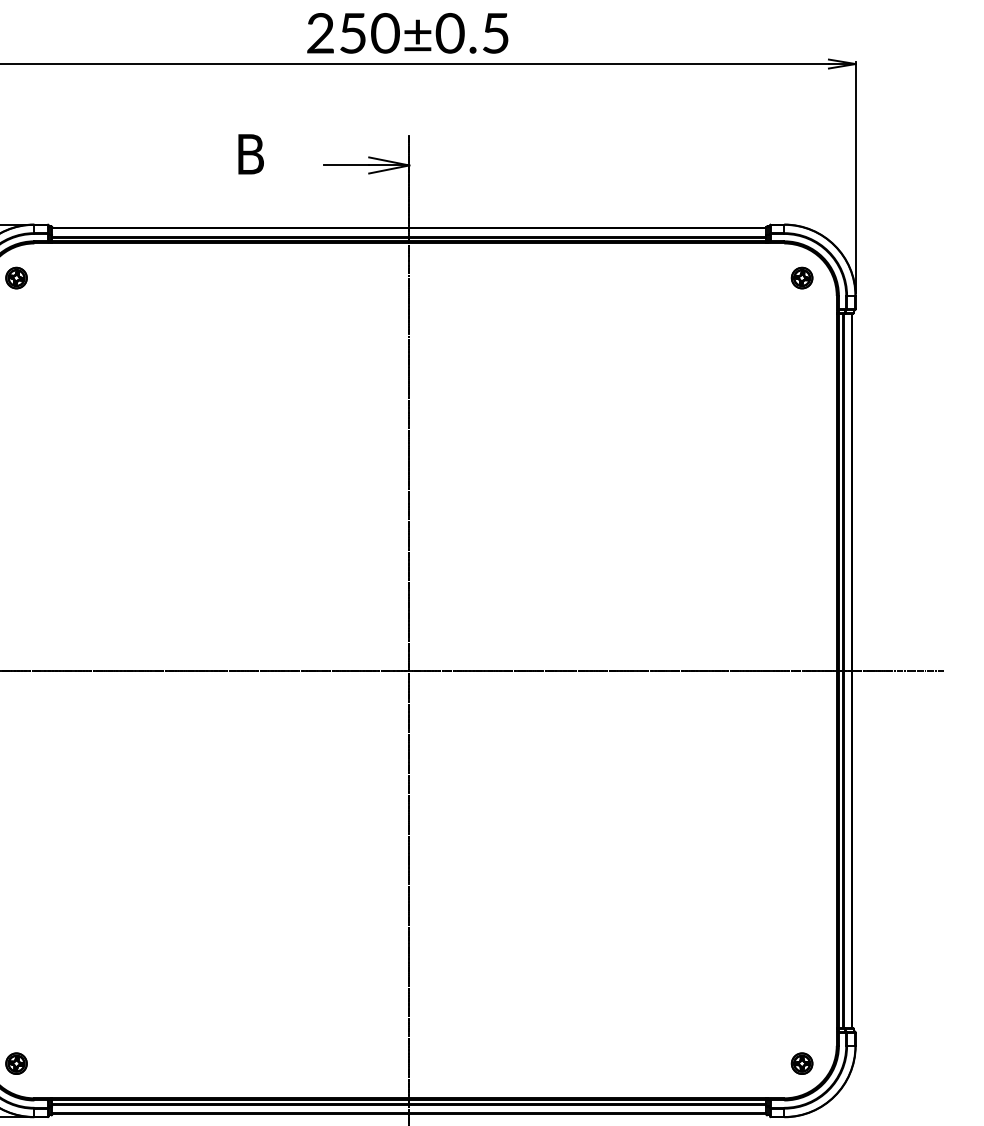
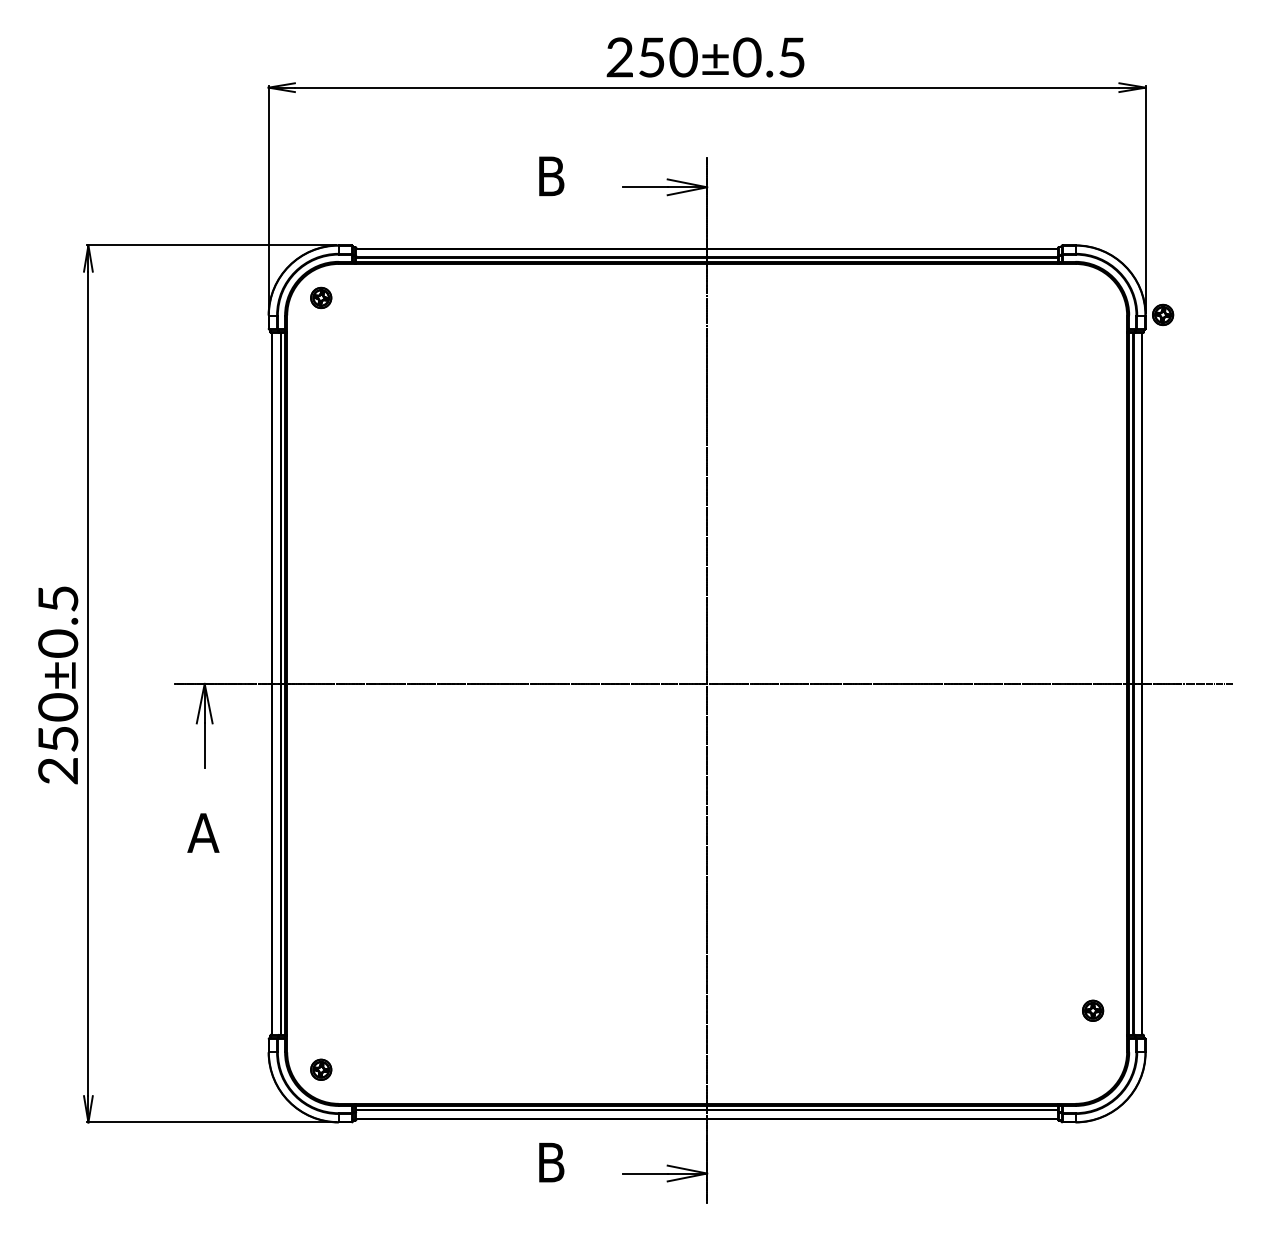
part: (802, 277) -> (1163, 314), moved
part: (802, 1063) -> (1093, 1010), moved

